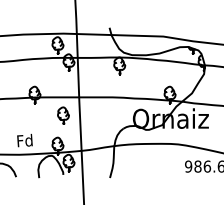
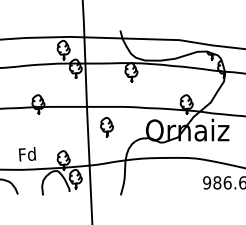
part: (63, 115) -> (107, 126), moved

